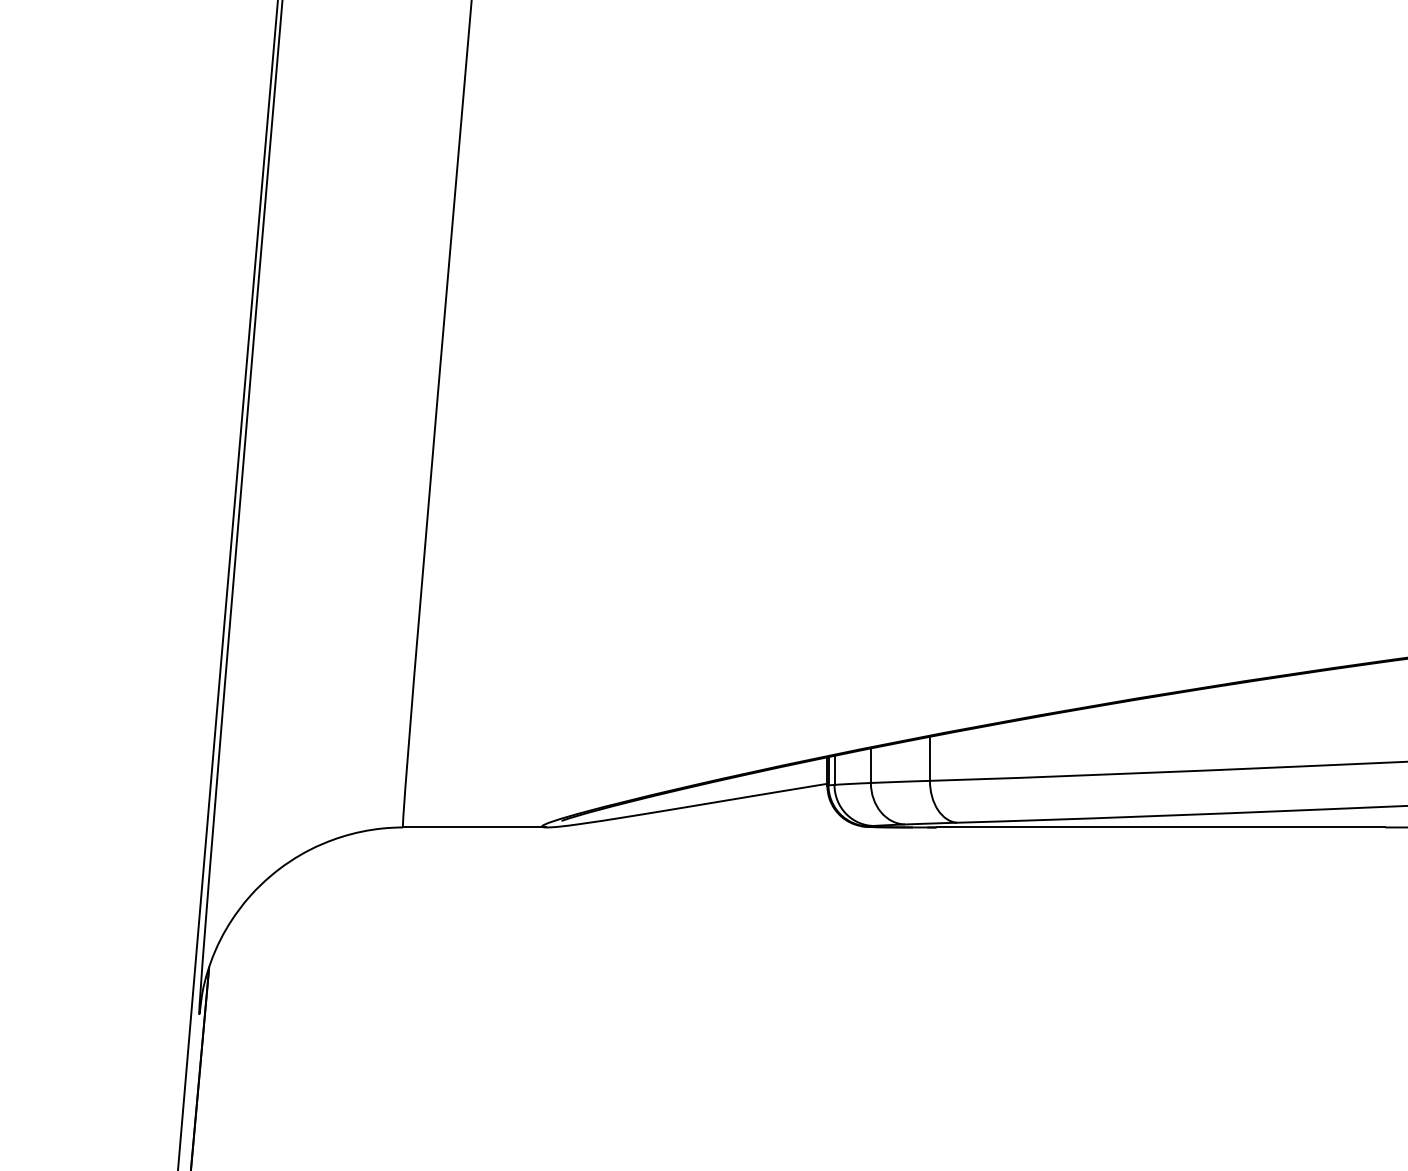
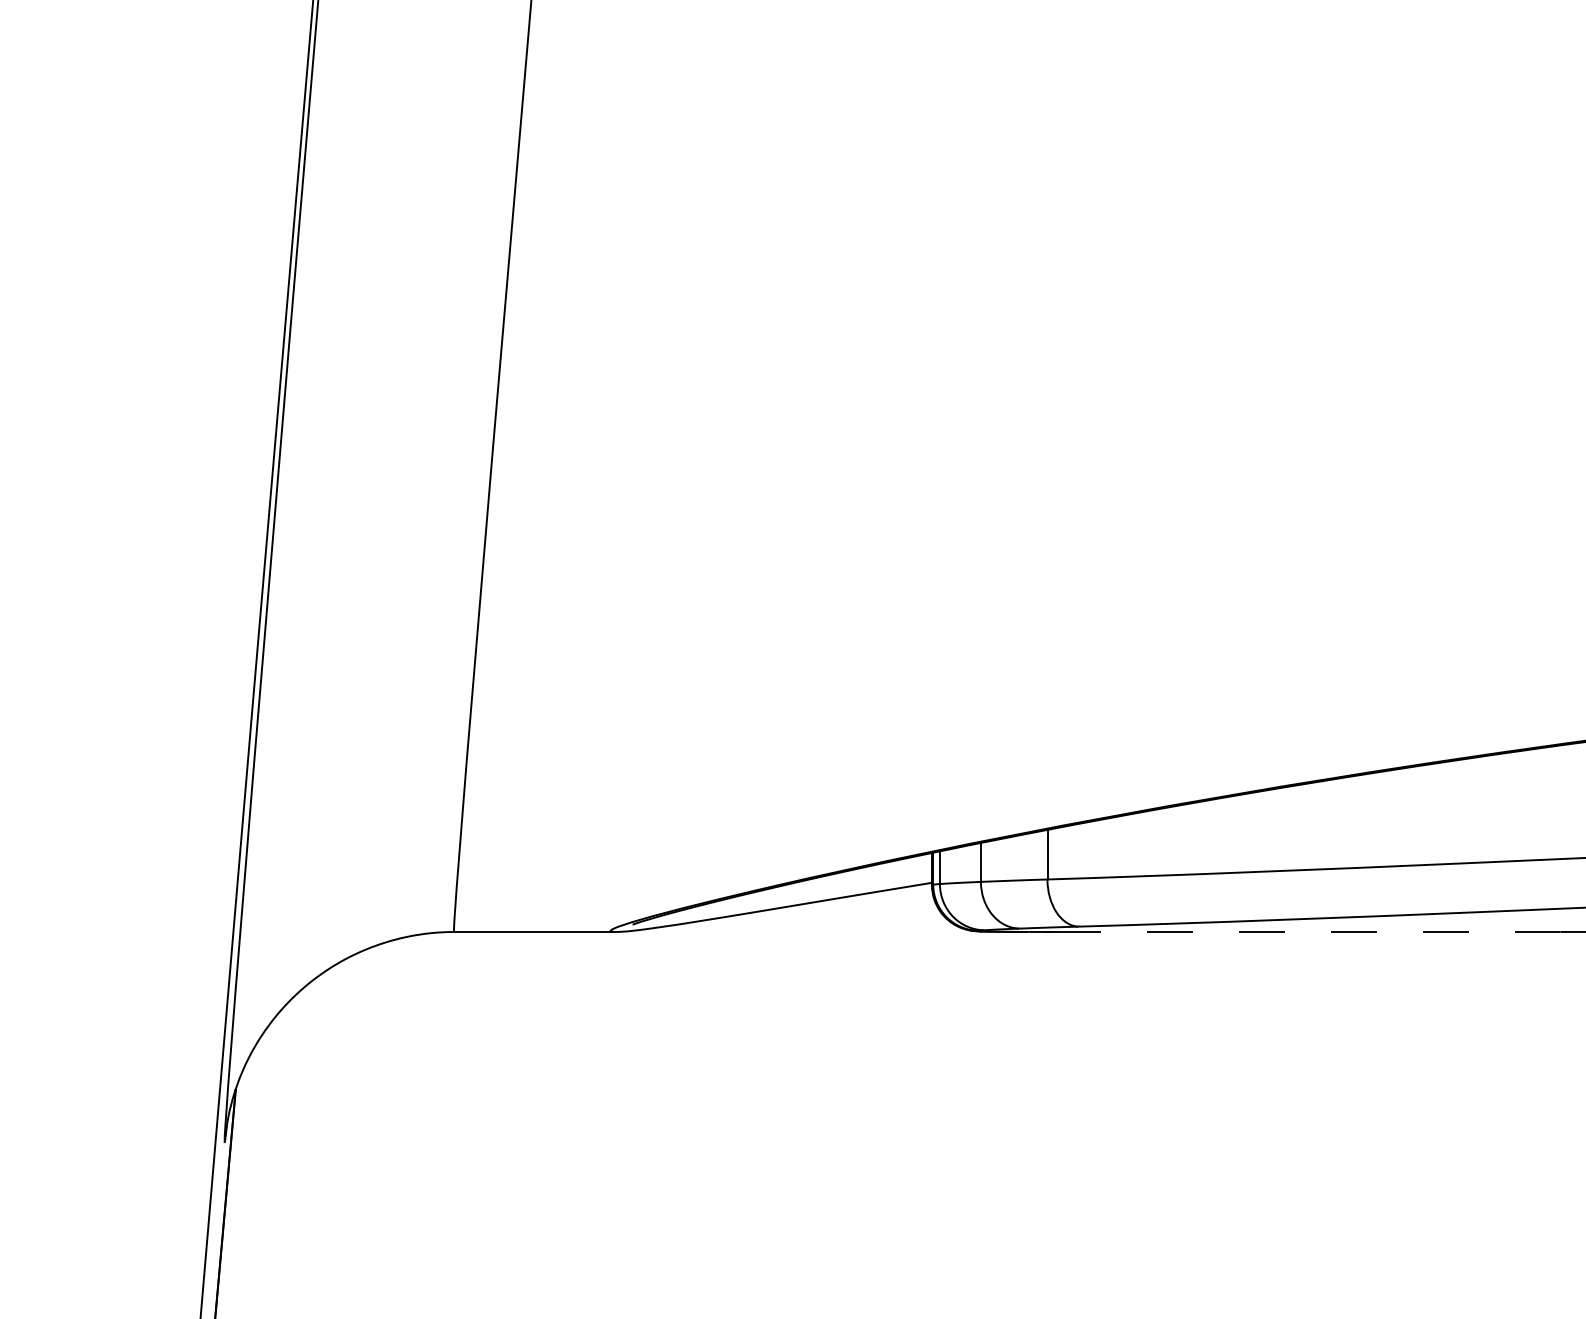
line: (1160, 827) -> (1307, 931), solid -> dashed

